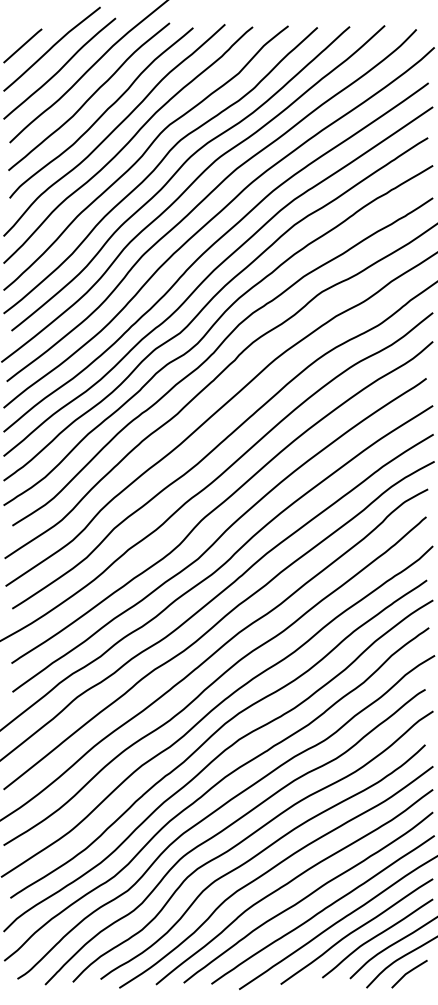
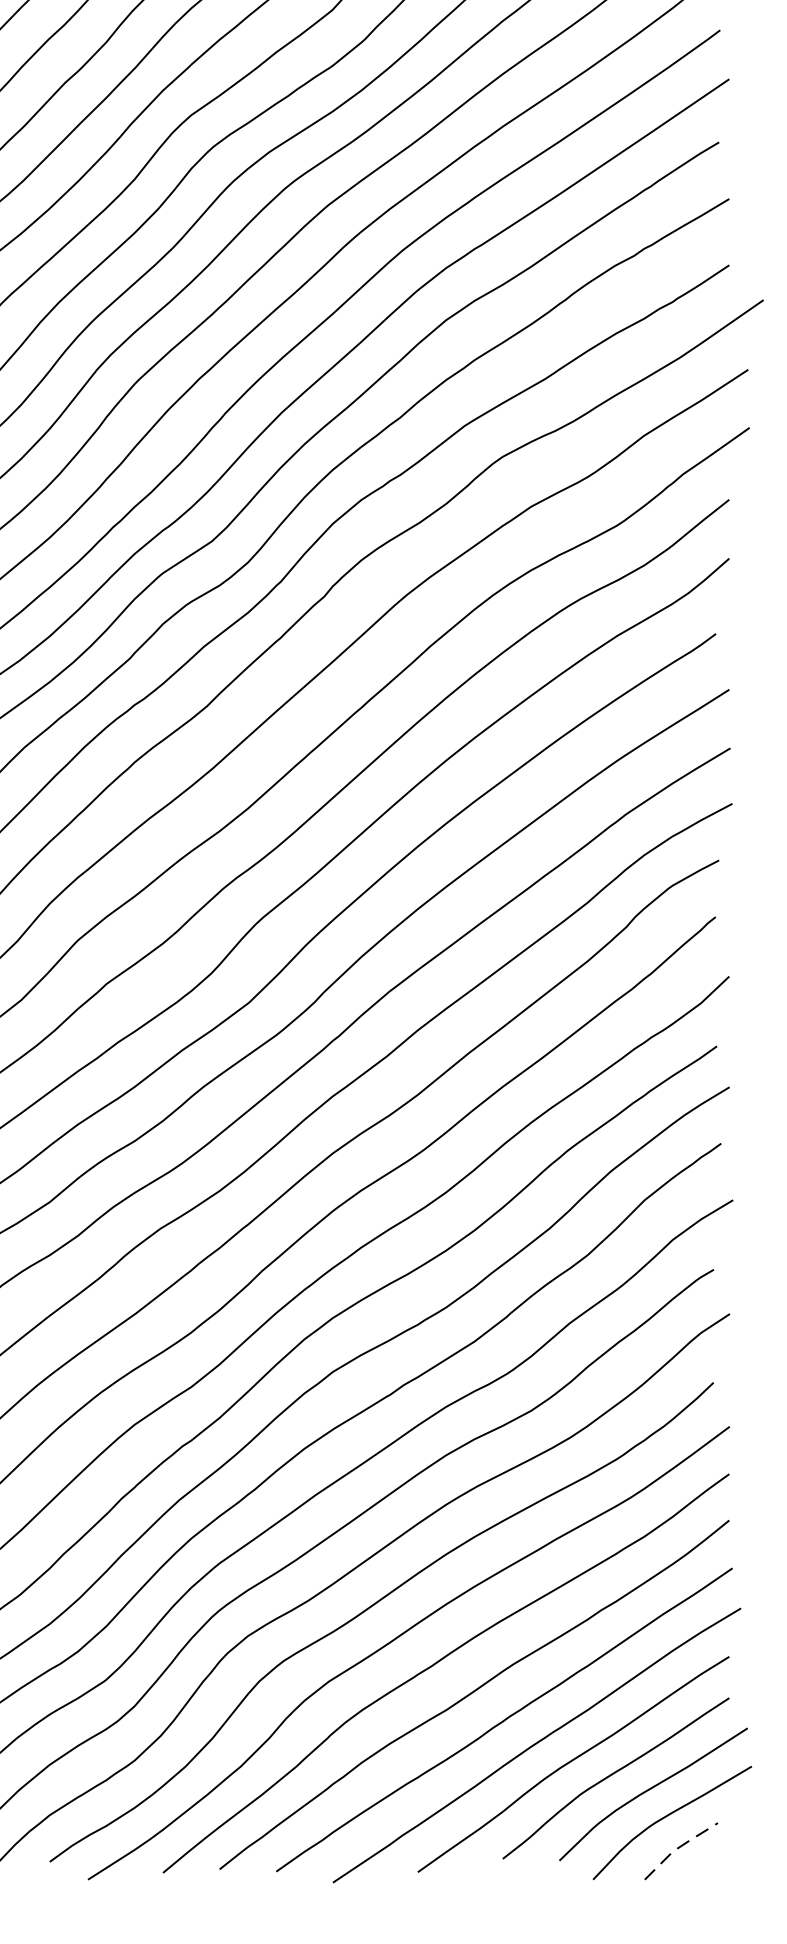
line: (408, 972) -> (679, 1847), solid -> dashed

